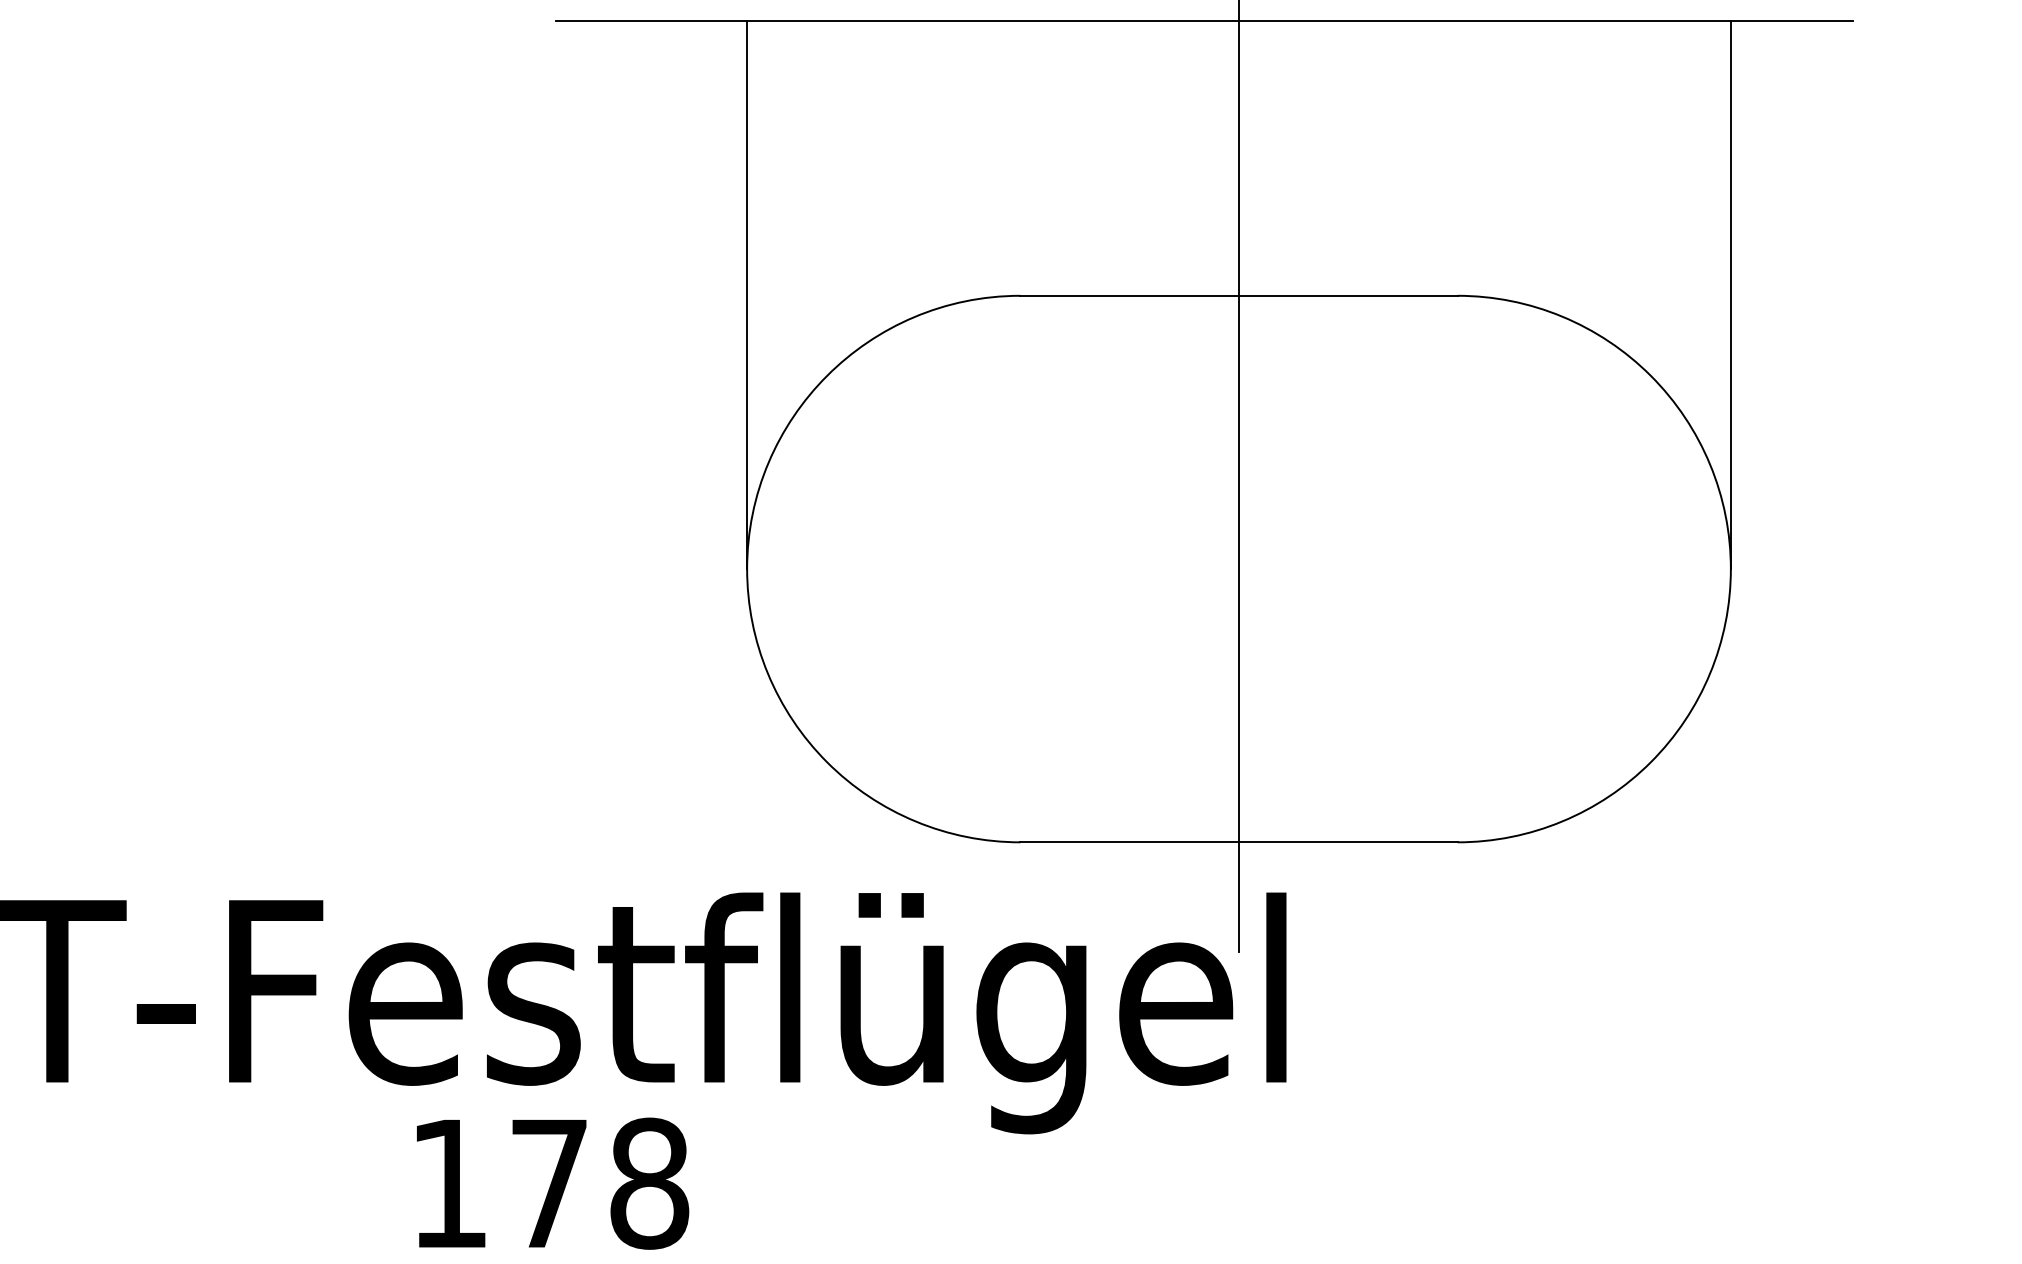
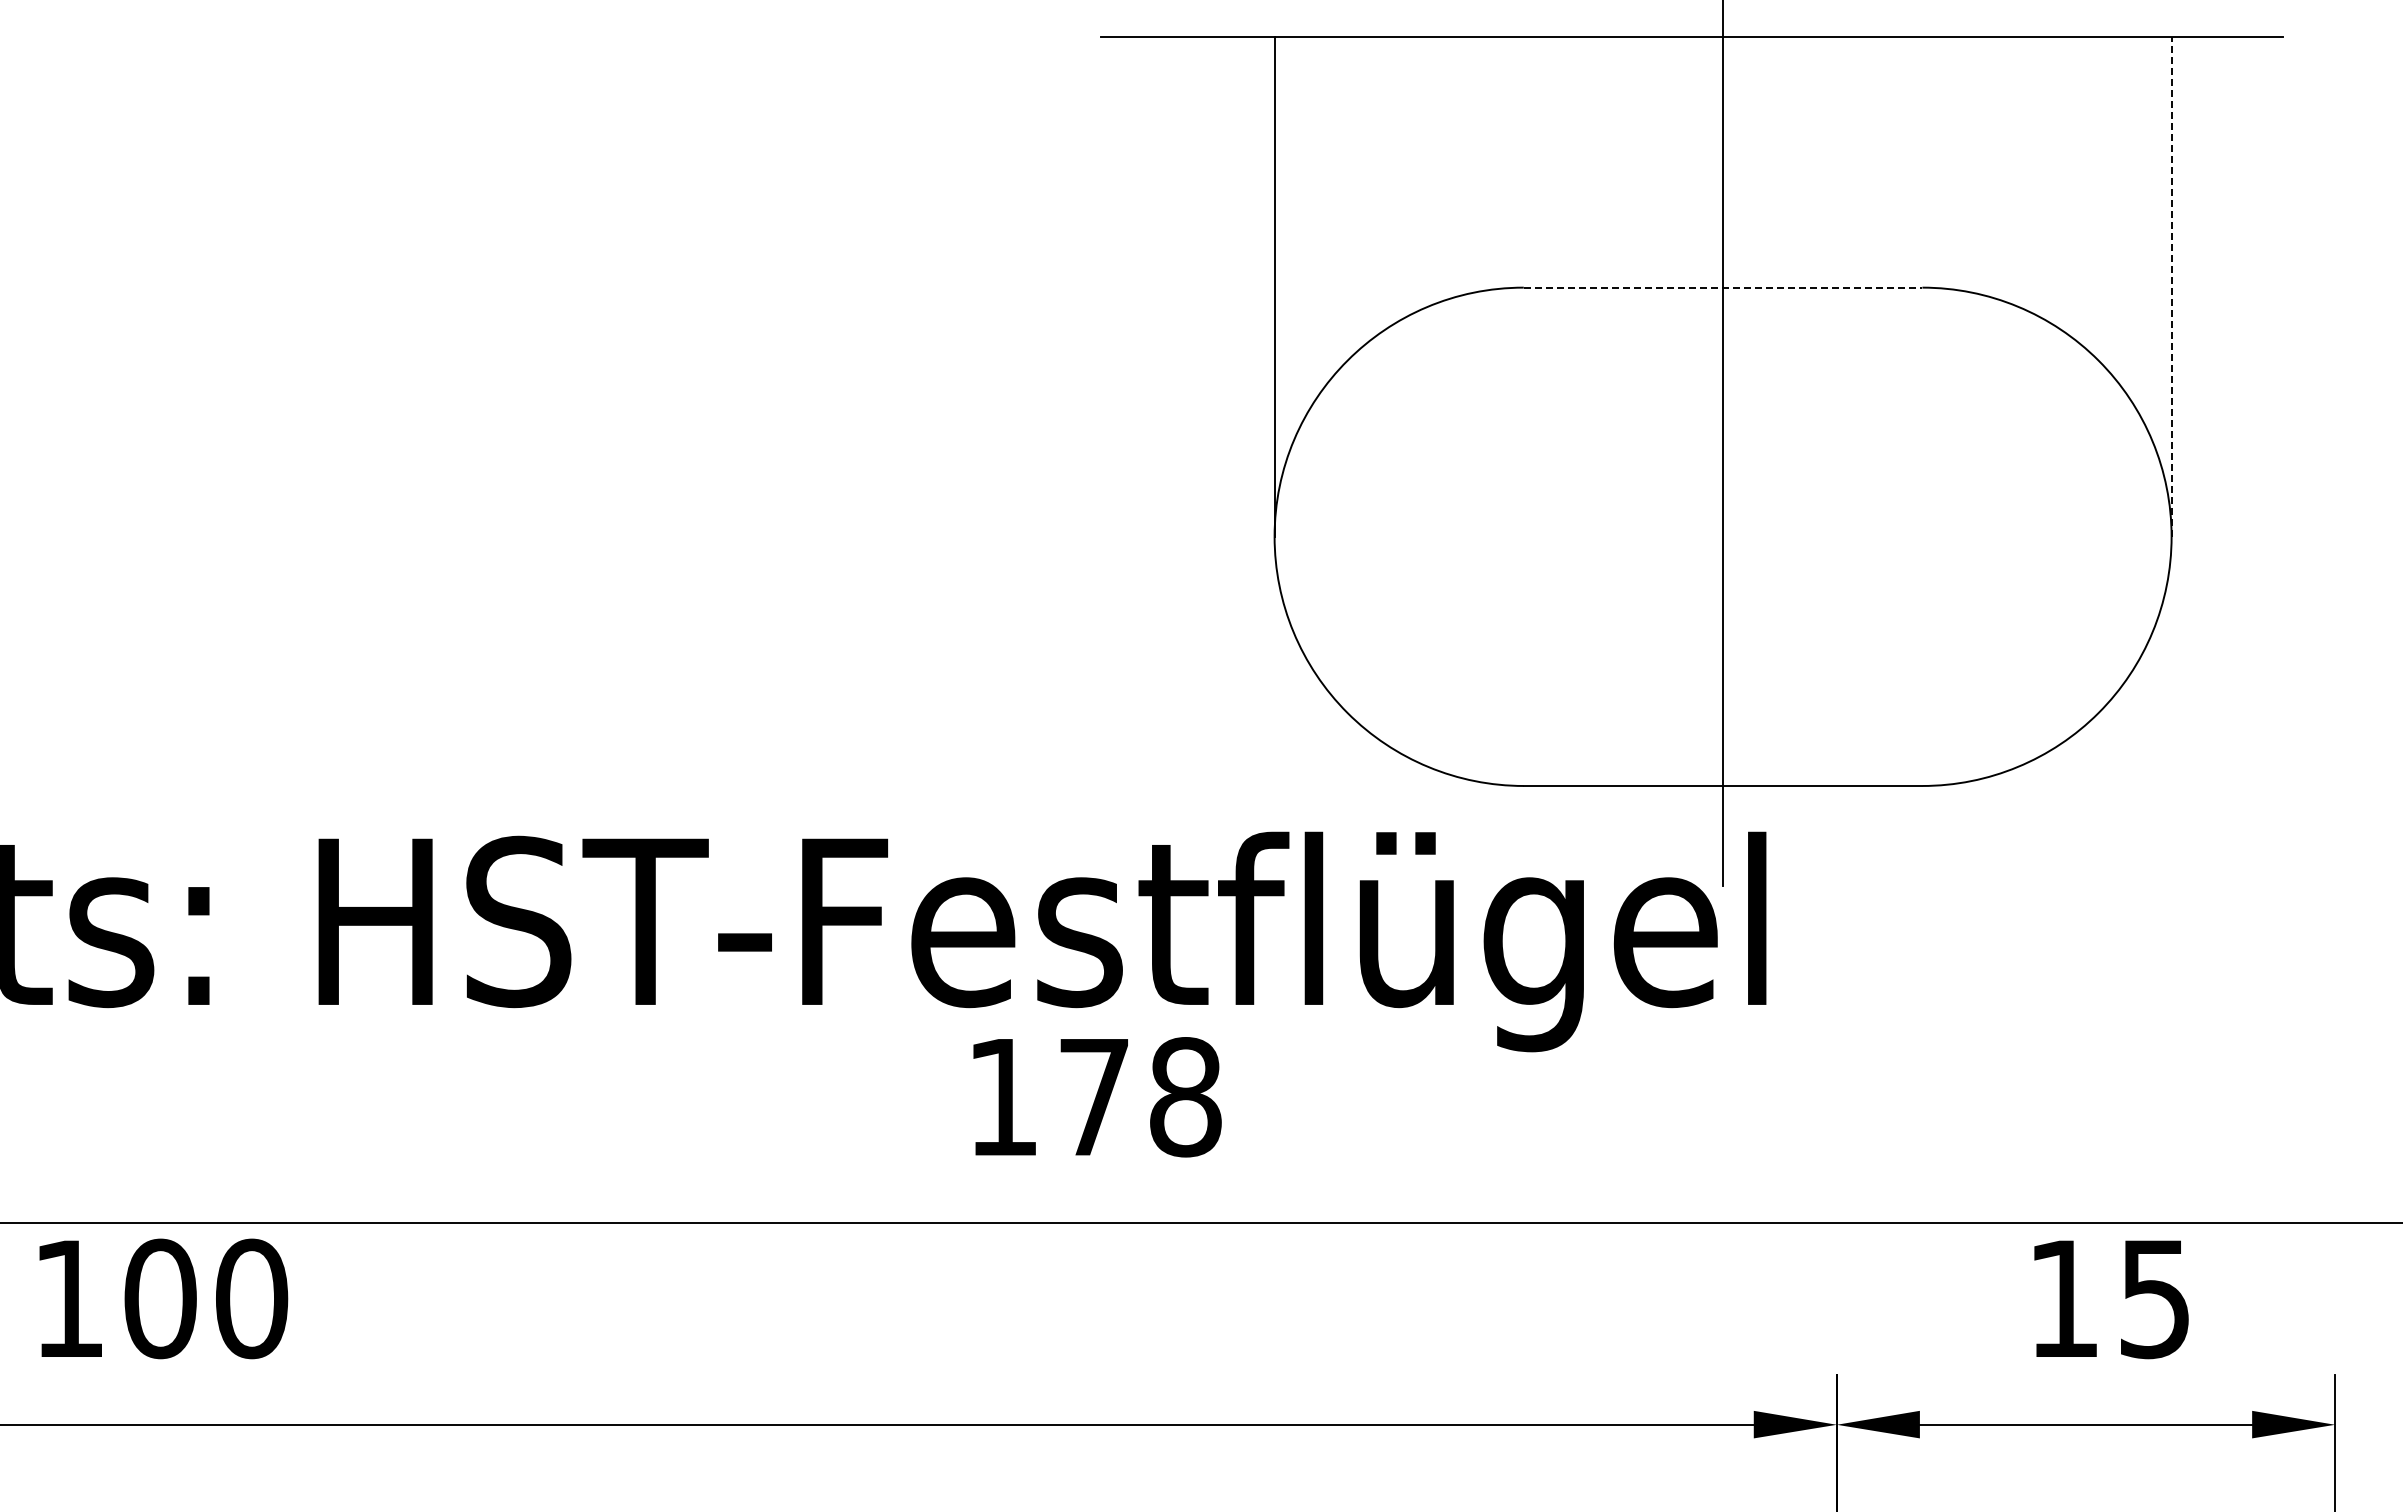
line: (1239, 295) -> (1723, 287), solid -> dashed
line: (1730, 295) -> (2171, 287), solid -> dashed

